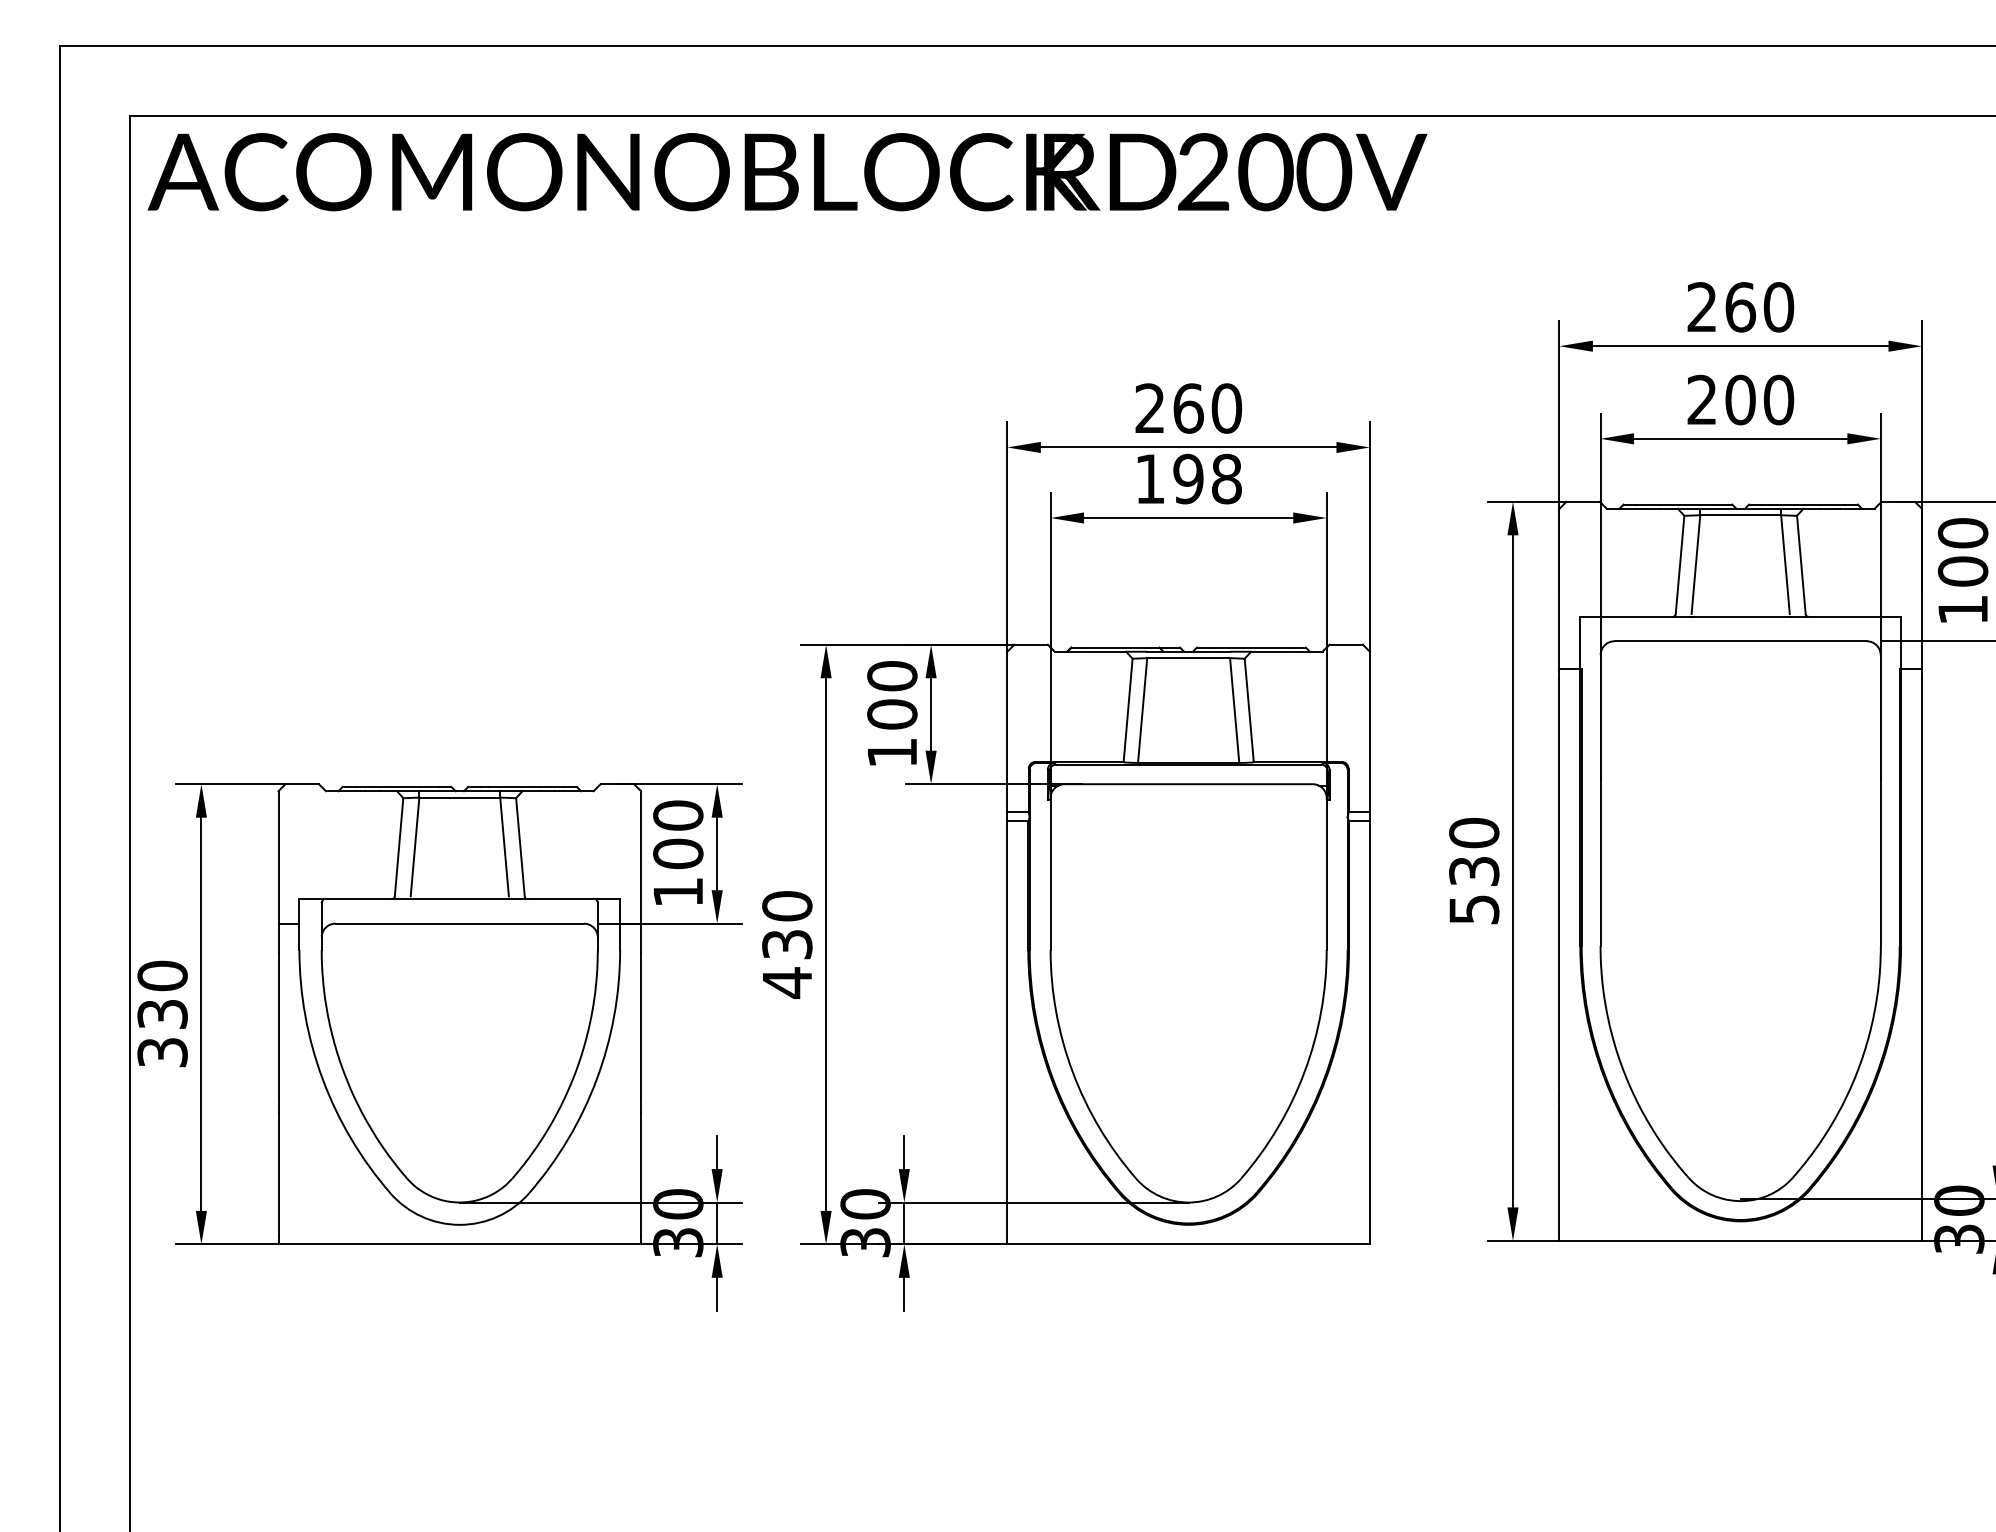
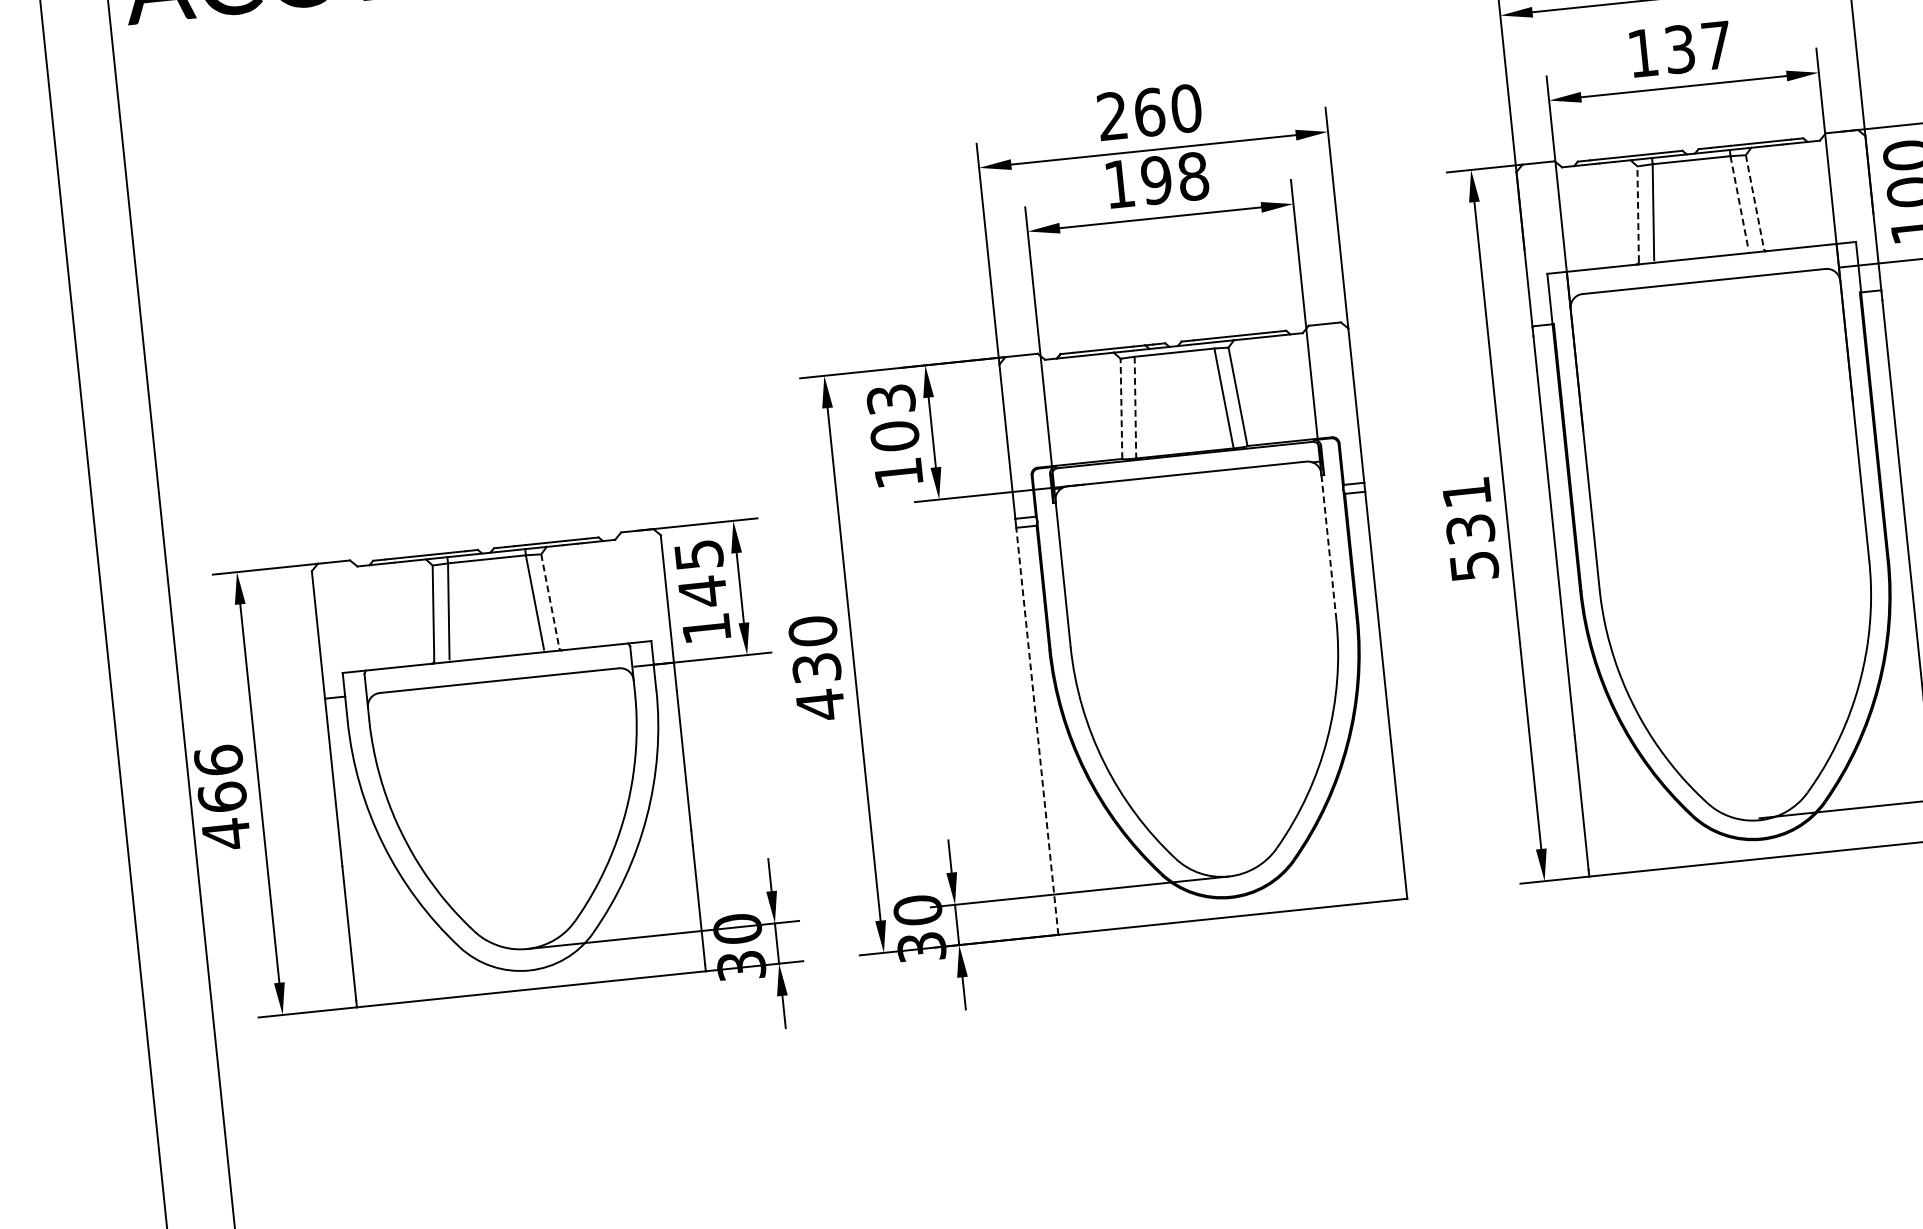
text: (1740, 399) -> (1679, 48), 200 -> 137
line: (1680, 564) -> (1638, 213), solid -> dashed
line: (1785, 564) -> (1739, 203), solid -> dashed
line: (1801, 565) -> (1755, 202), solid -> dashed
text: (892, 676) -> (891, 399), 100 -> 103
line: (1128, 710) -> (1121, 409), solid -> dashed
line: (1142, 710) -> (1135, 407), solid -> dashed
text: (1474, 832) -> (1466, 492), 530 -> 531
text: (678, 835) -> (701, 574), 100 -> 145
line: (520, 847) -> (550, 601), solid -> dashed
line: (1326, 875) -> (1328, 548), solid -> dashed
text: (162, 1014) -> (222, 797), 330 -> 466
line: (1007, 1032) -> (1037, 730), solid -> dashed

